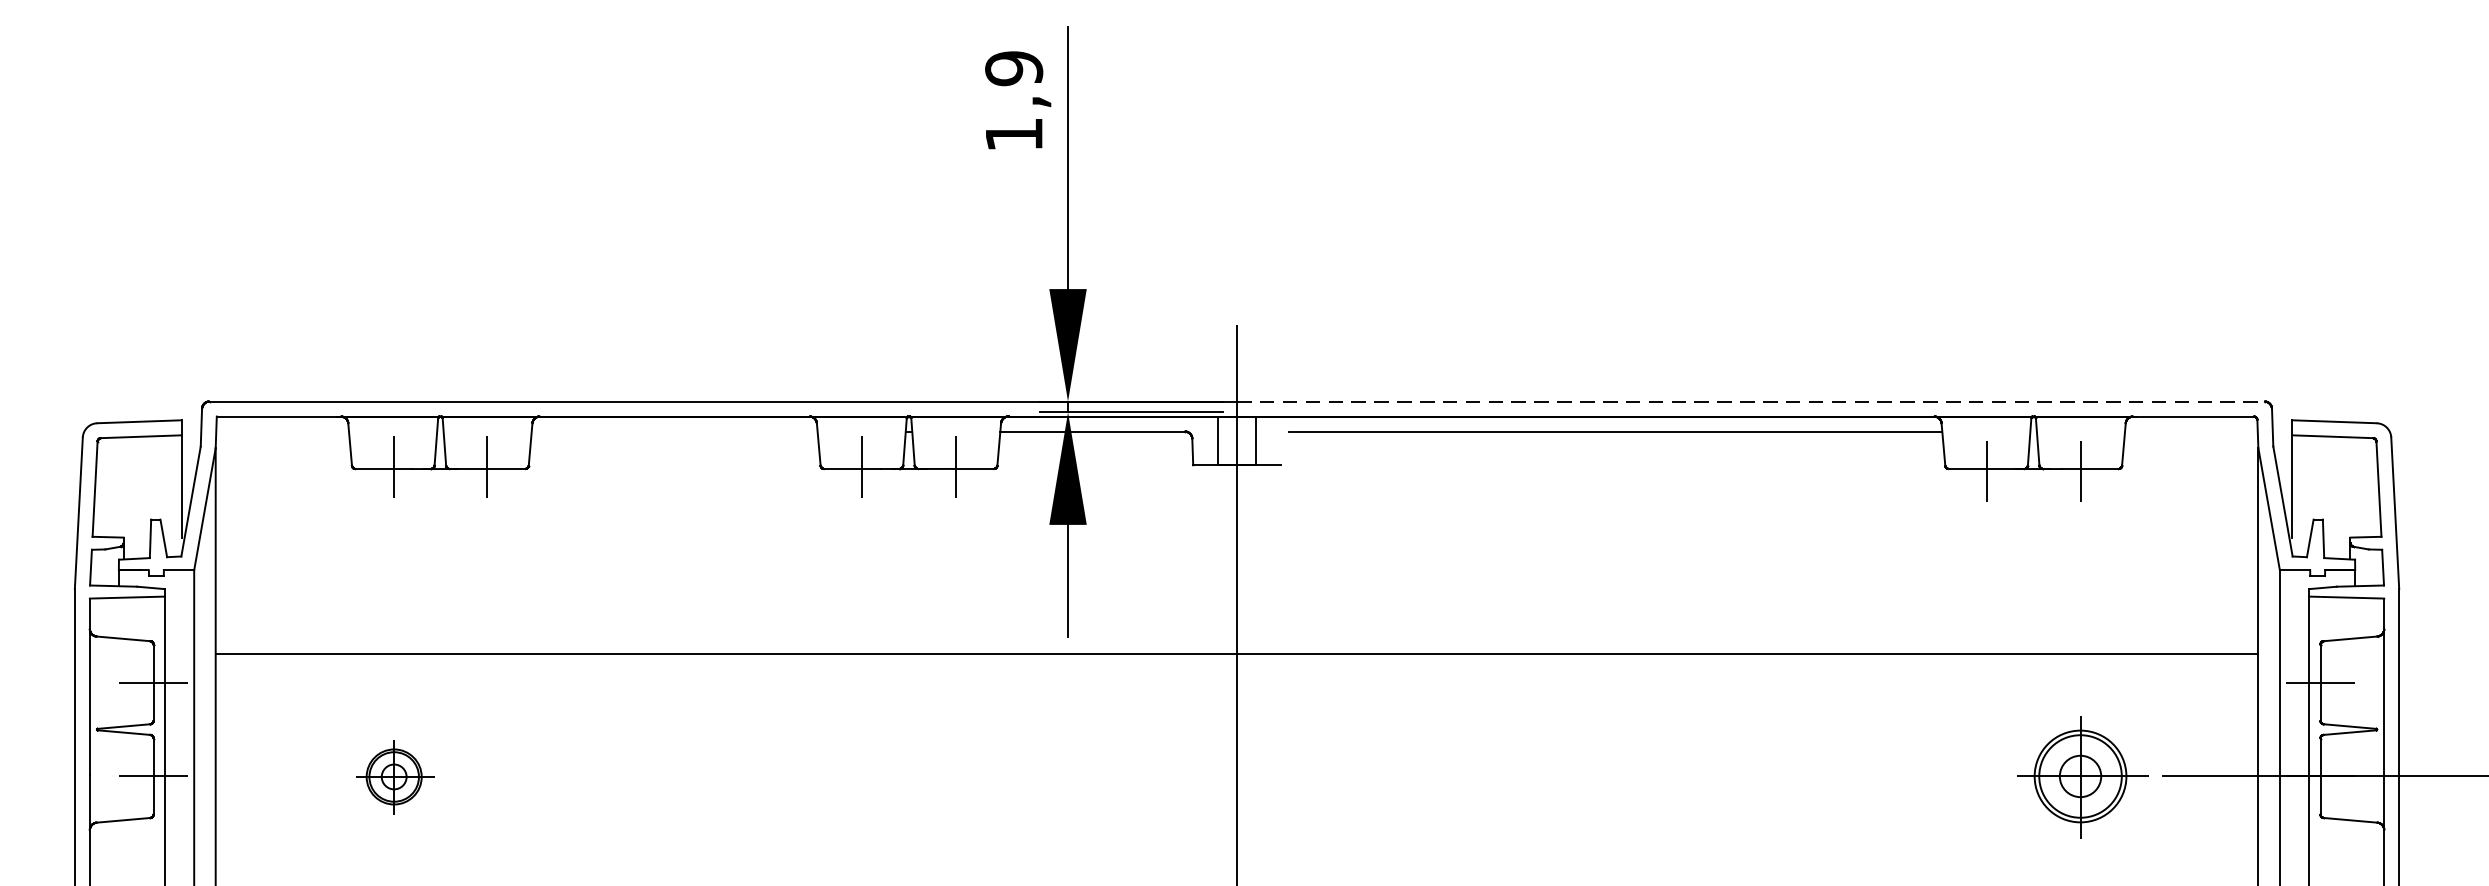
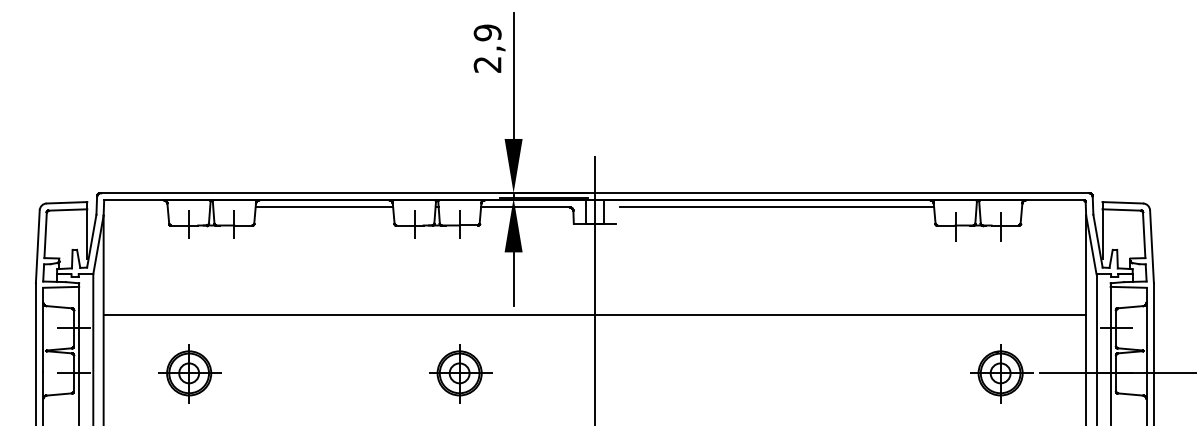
text: (1013, 134) -> (487, 64), 1,9 -> 2,9
line: (1751, 402) -> (842, 193), dashed -> solid
line: (674, 431) -> (324, 207), added
part: (394, 776) -> (189, 373), size x1.67
part: (957, 776) -> (460, 373), added

